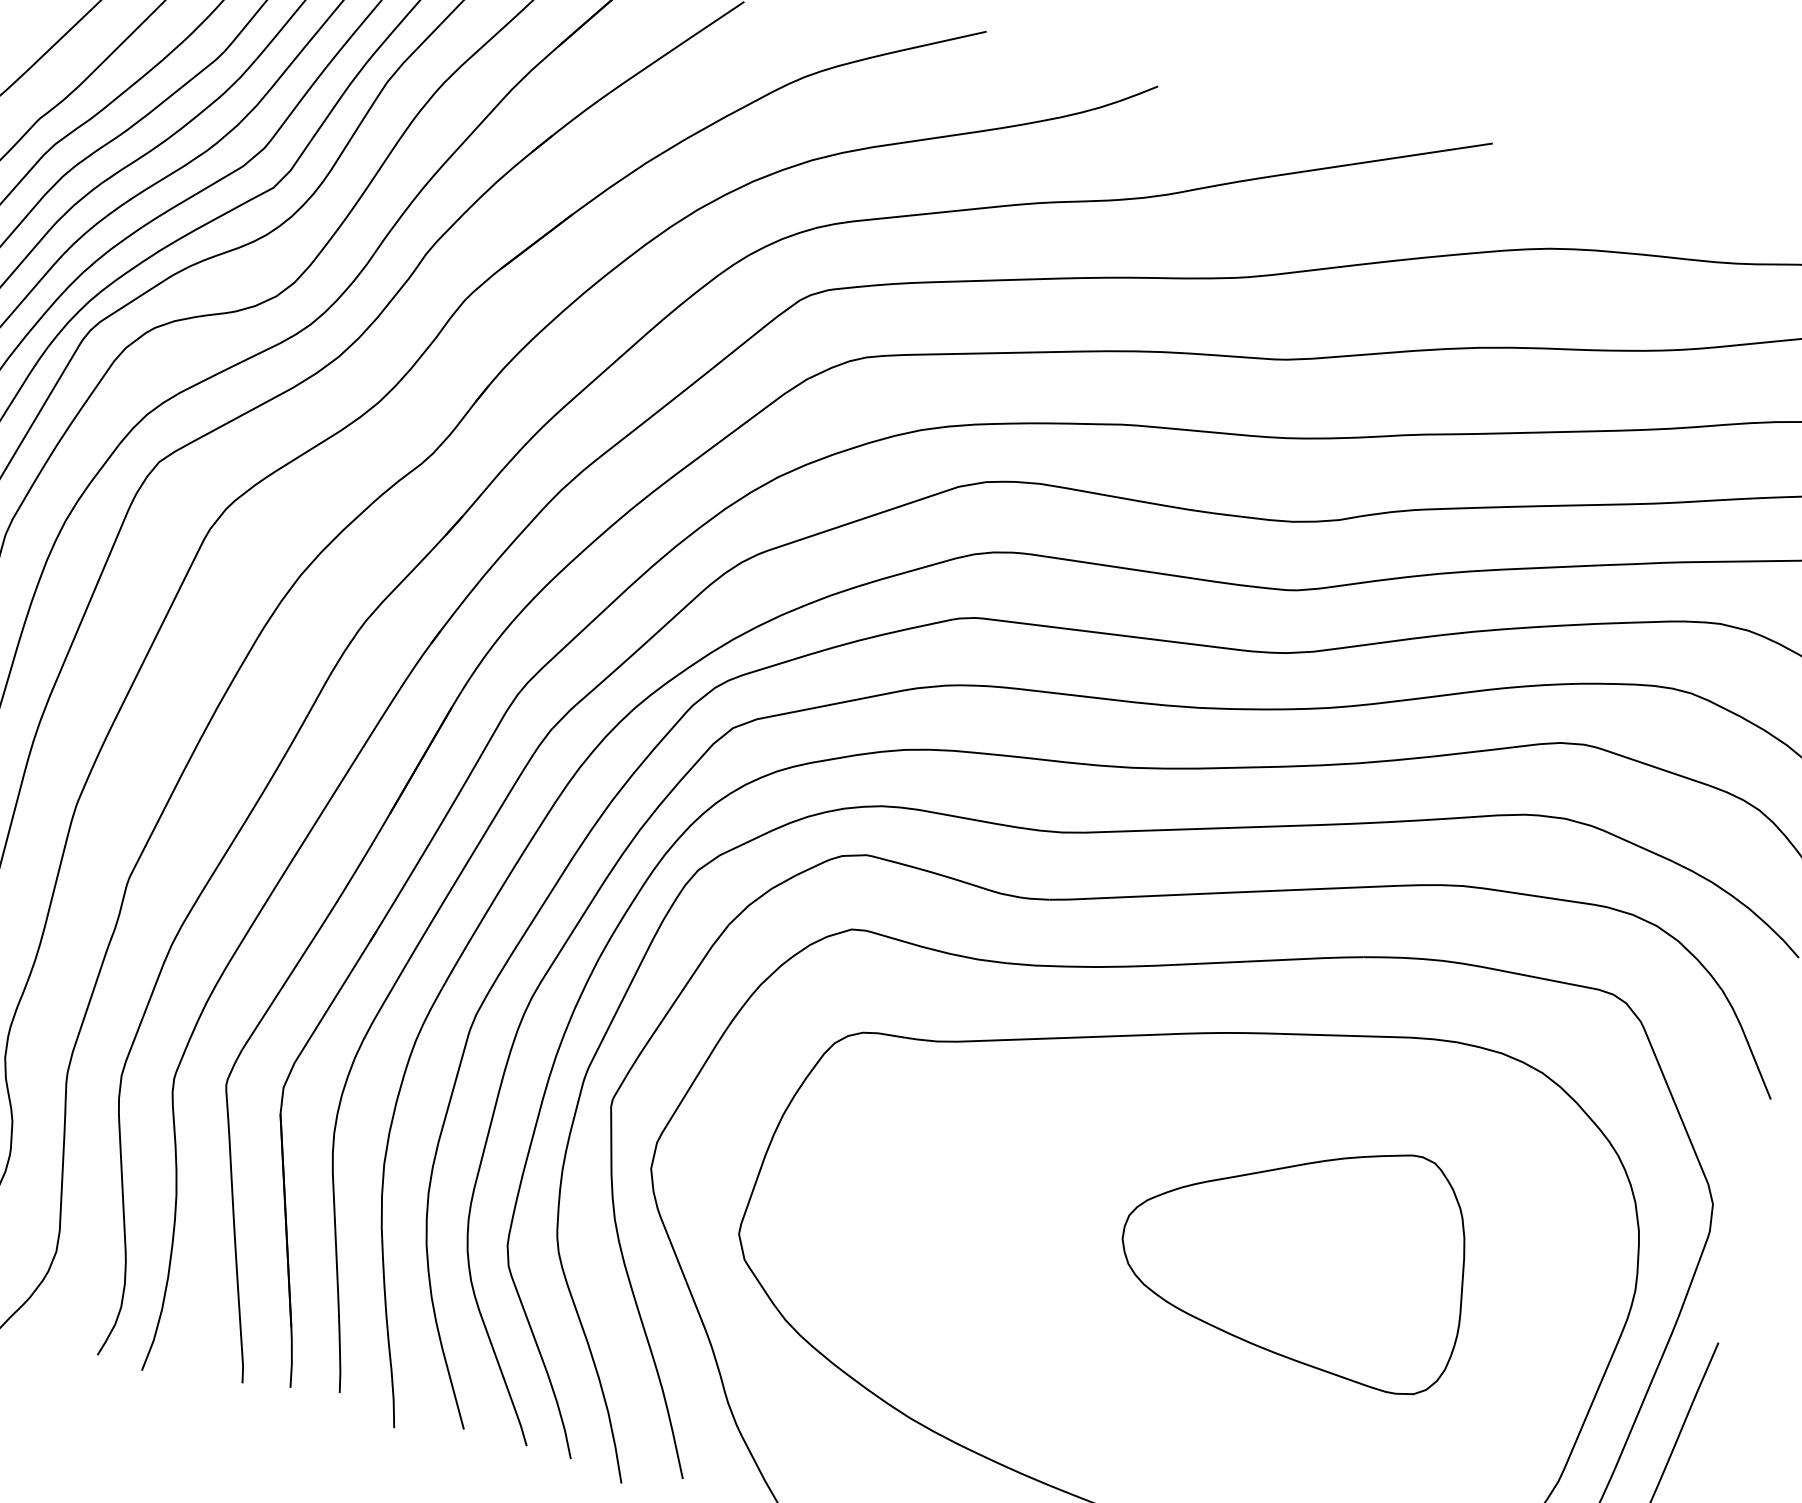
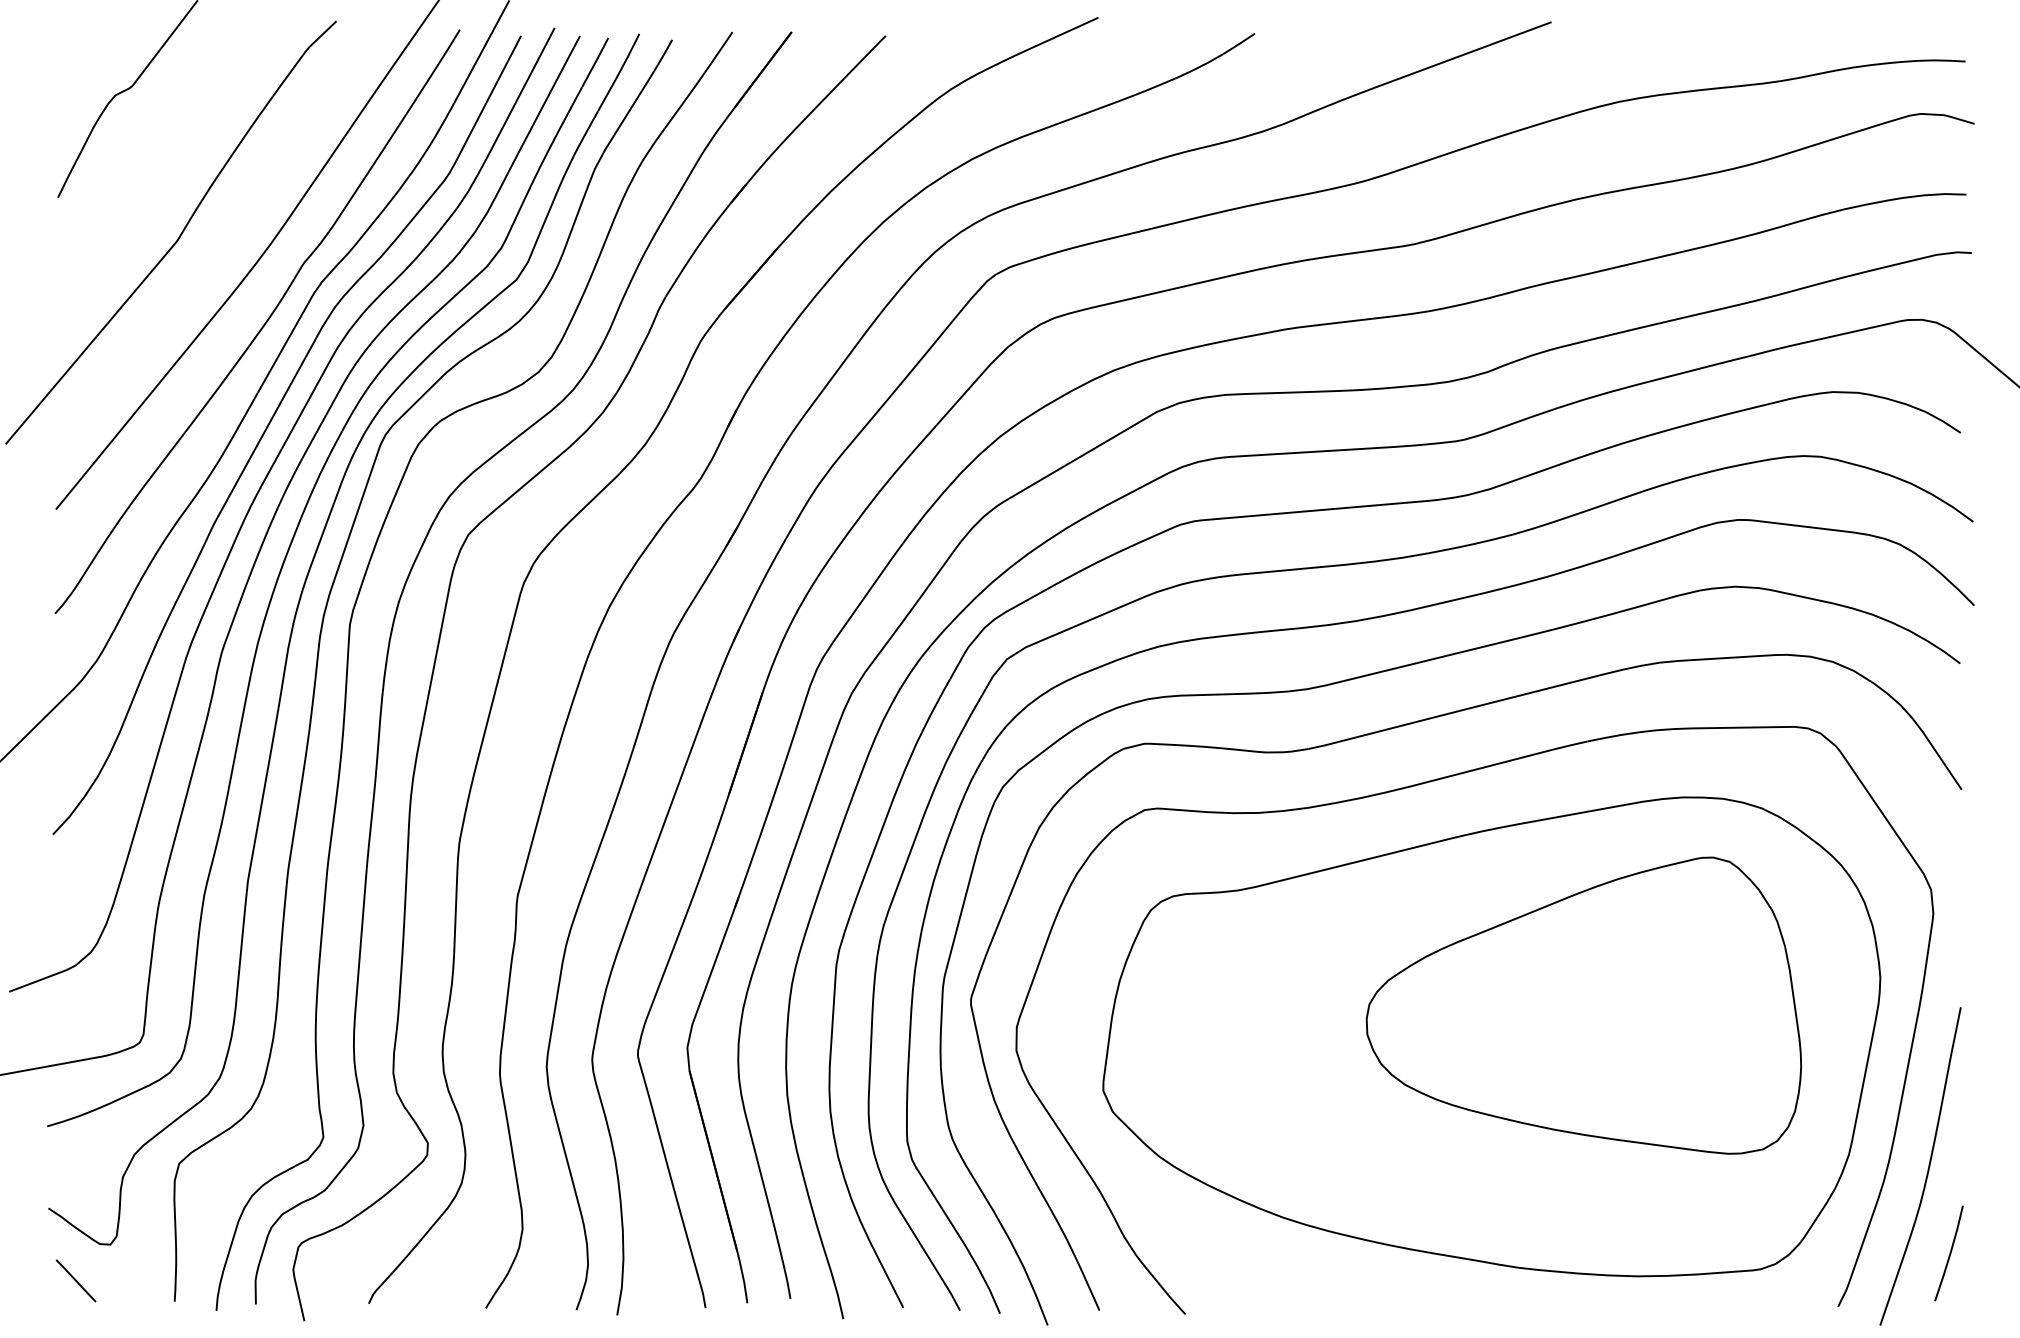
part: (1296, 1251) -> (1583, 1005), size x1.43

